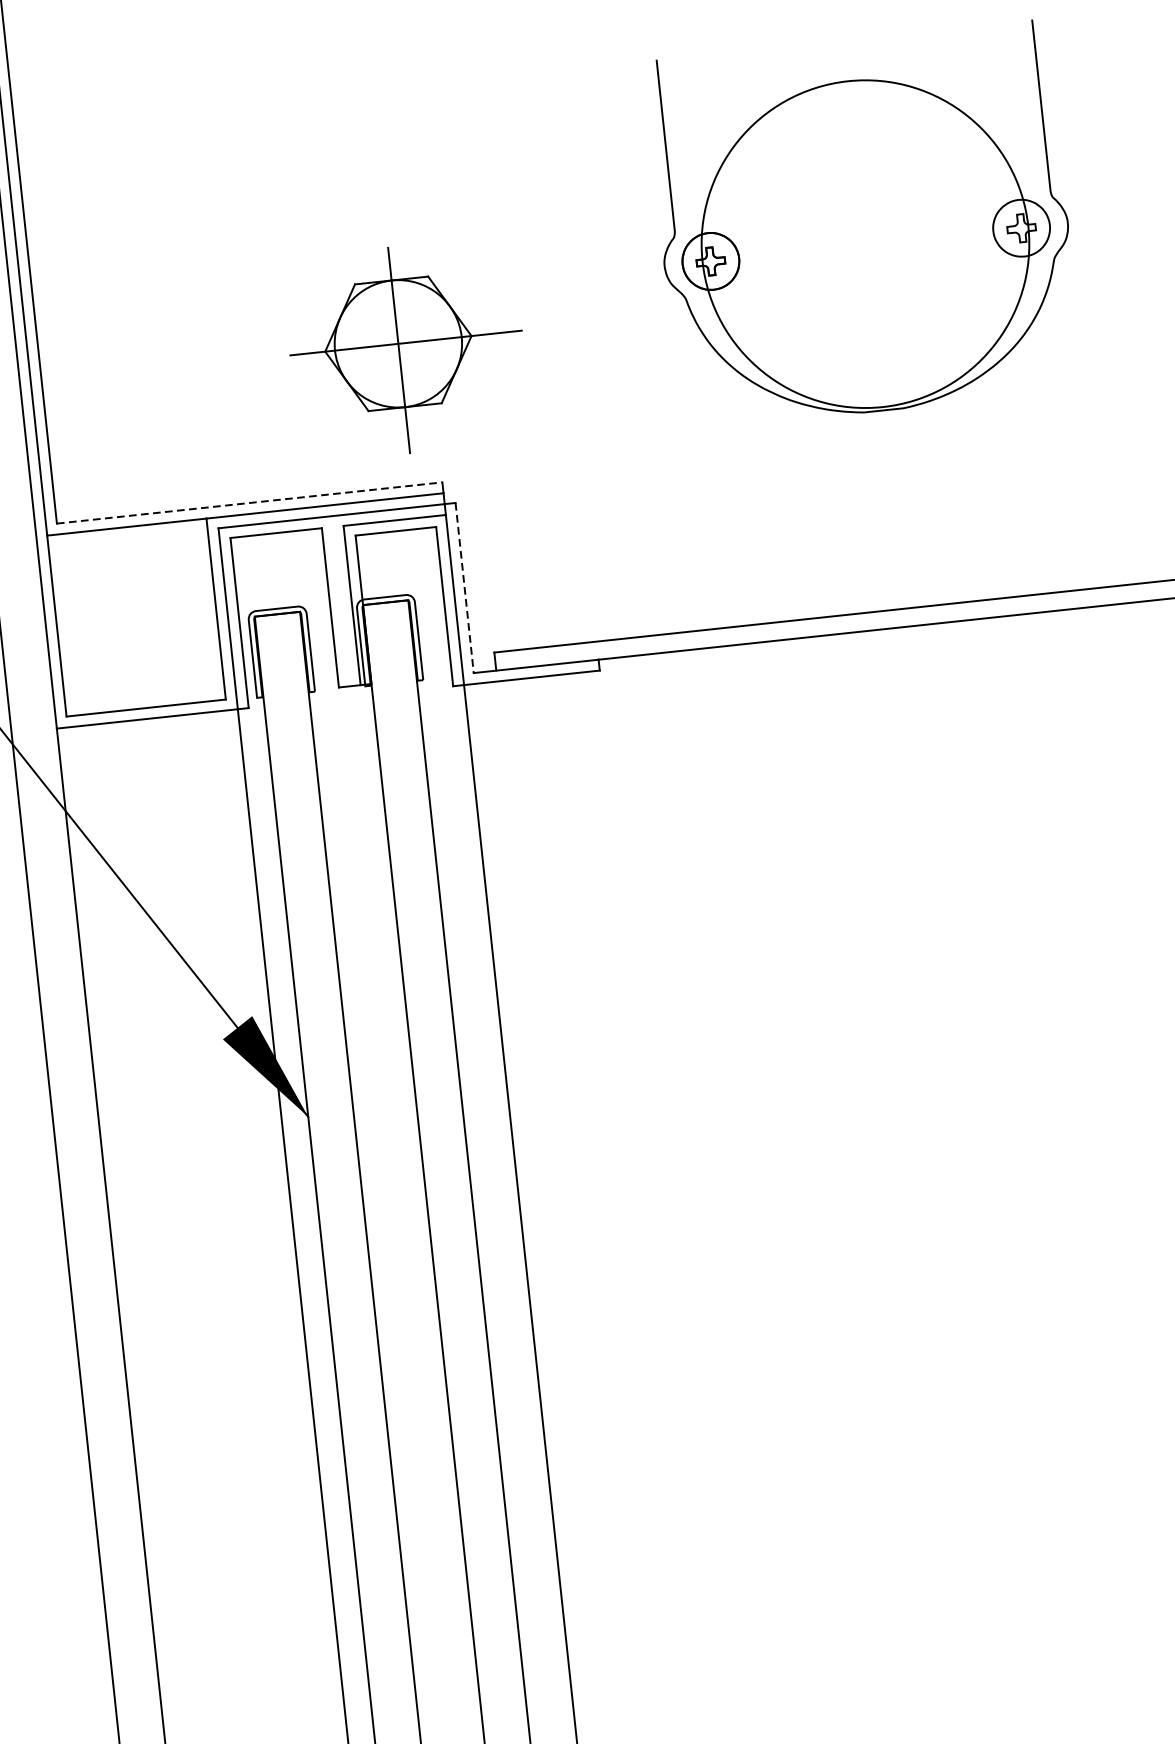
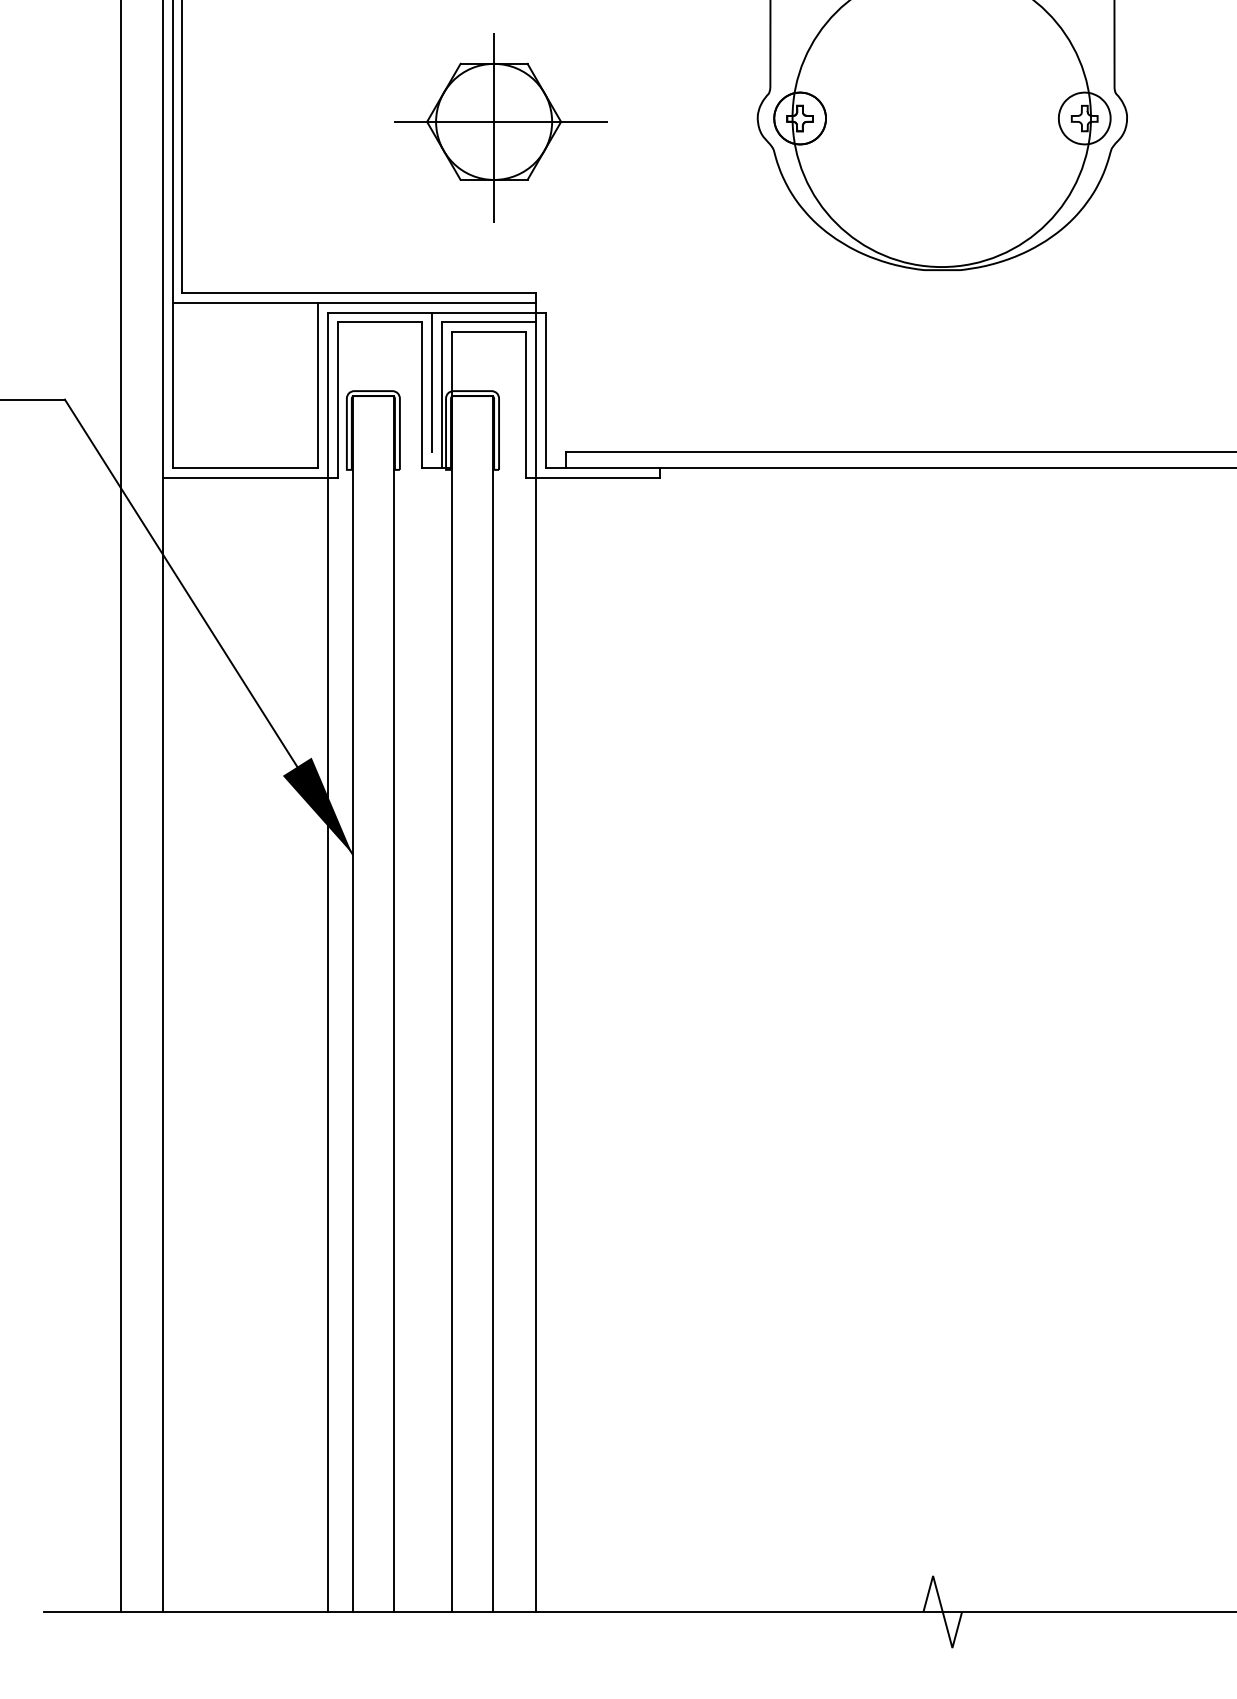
part: (406, 349) -> (500, 127), moved
line: (250, 502) -> (359, 292), dashed -> solid
line: (464, 588) -> (545, 390), dashed -> solid
line: (339, 591) -> (431, 381), added

